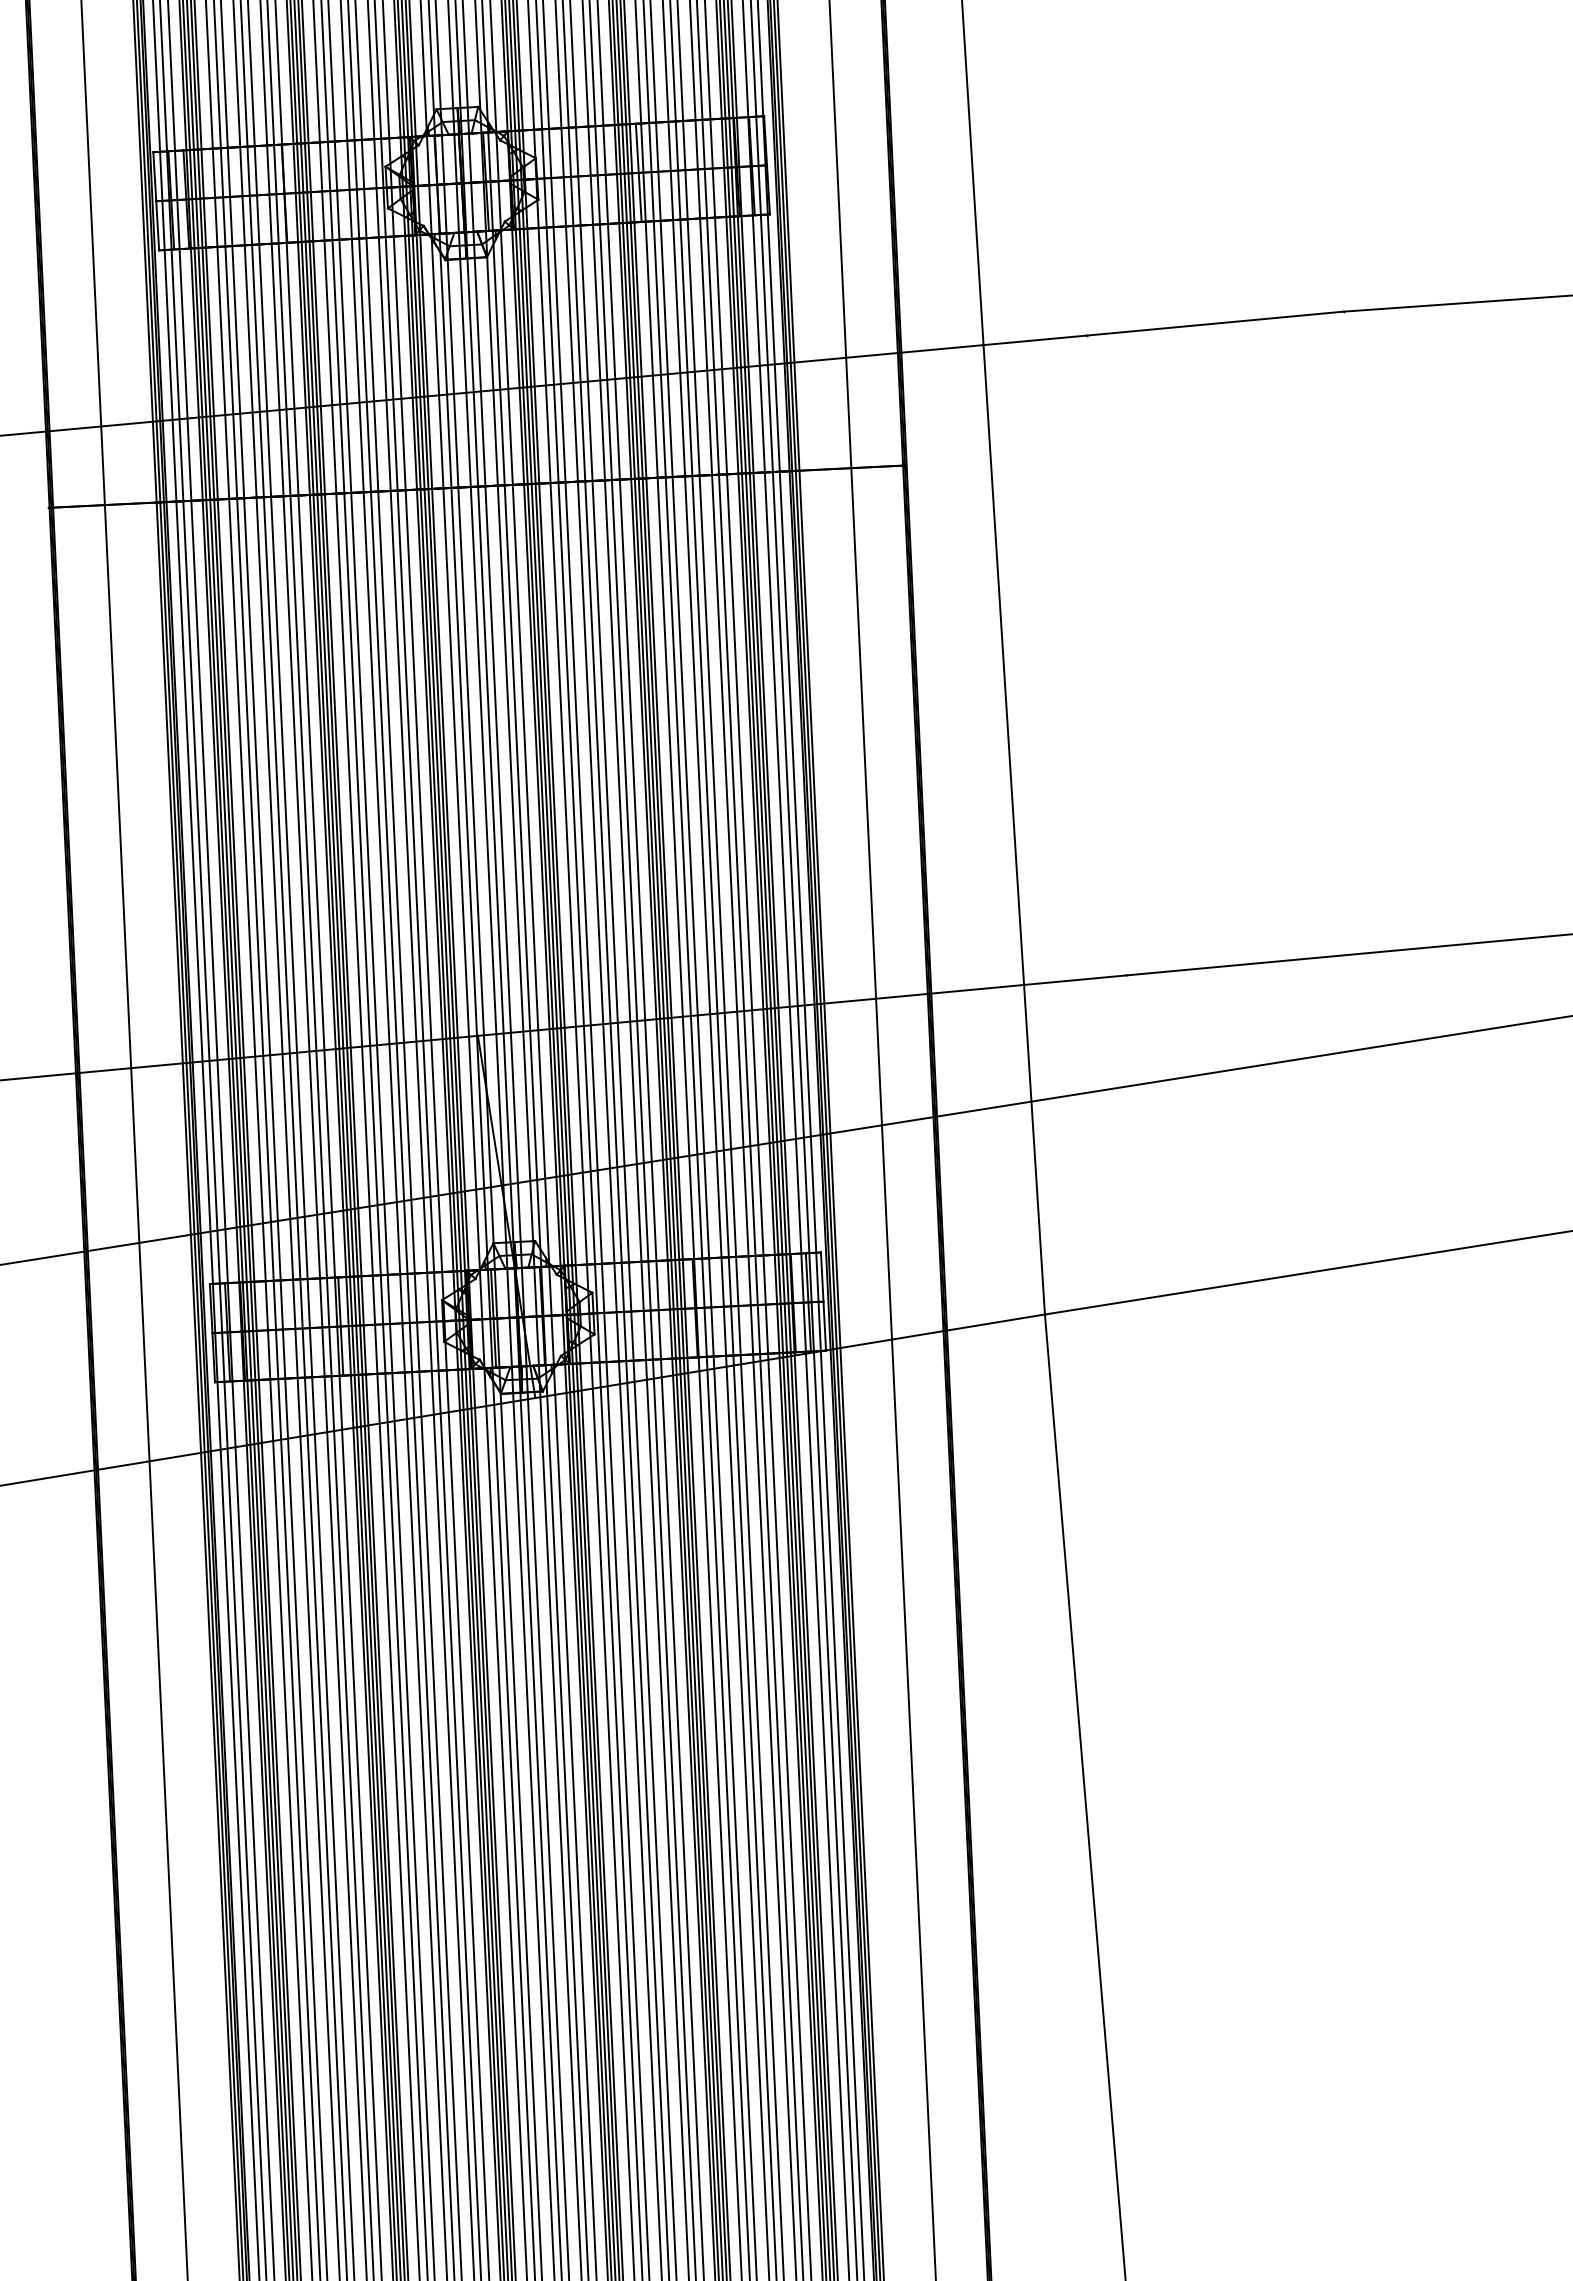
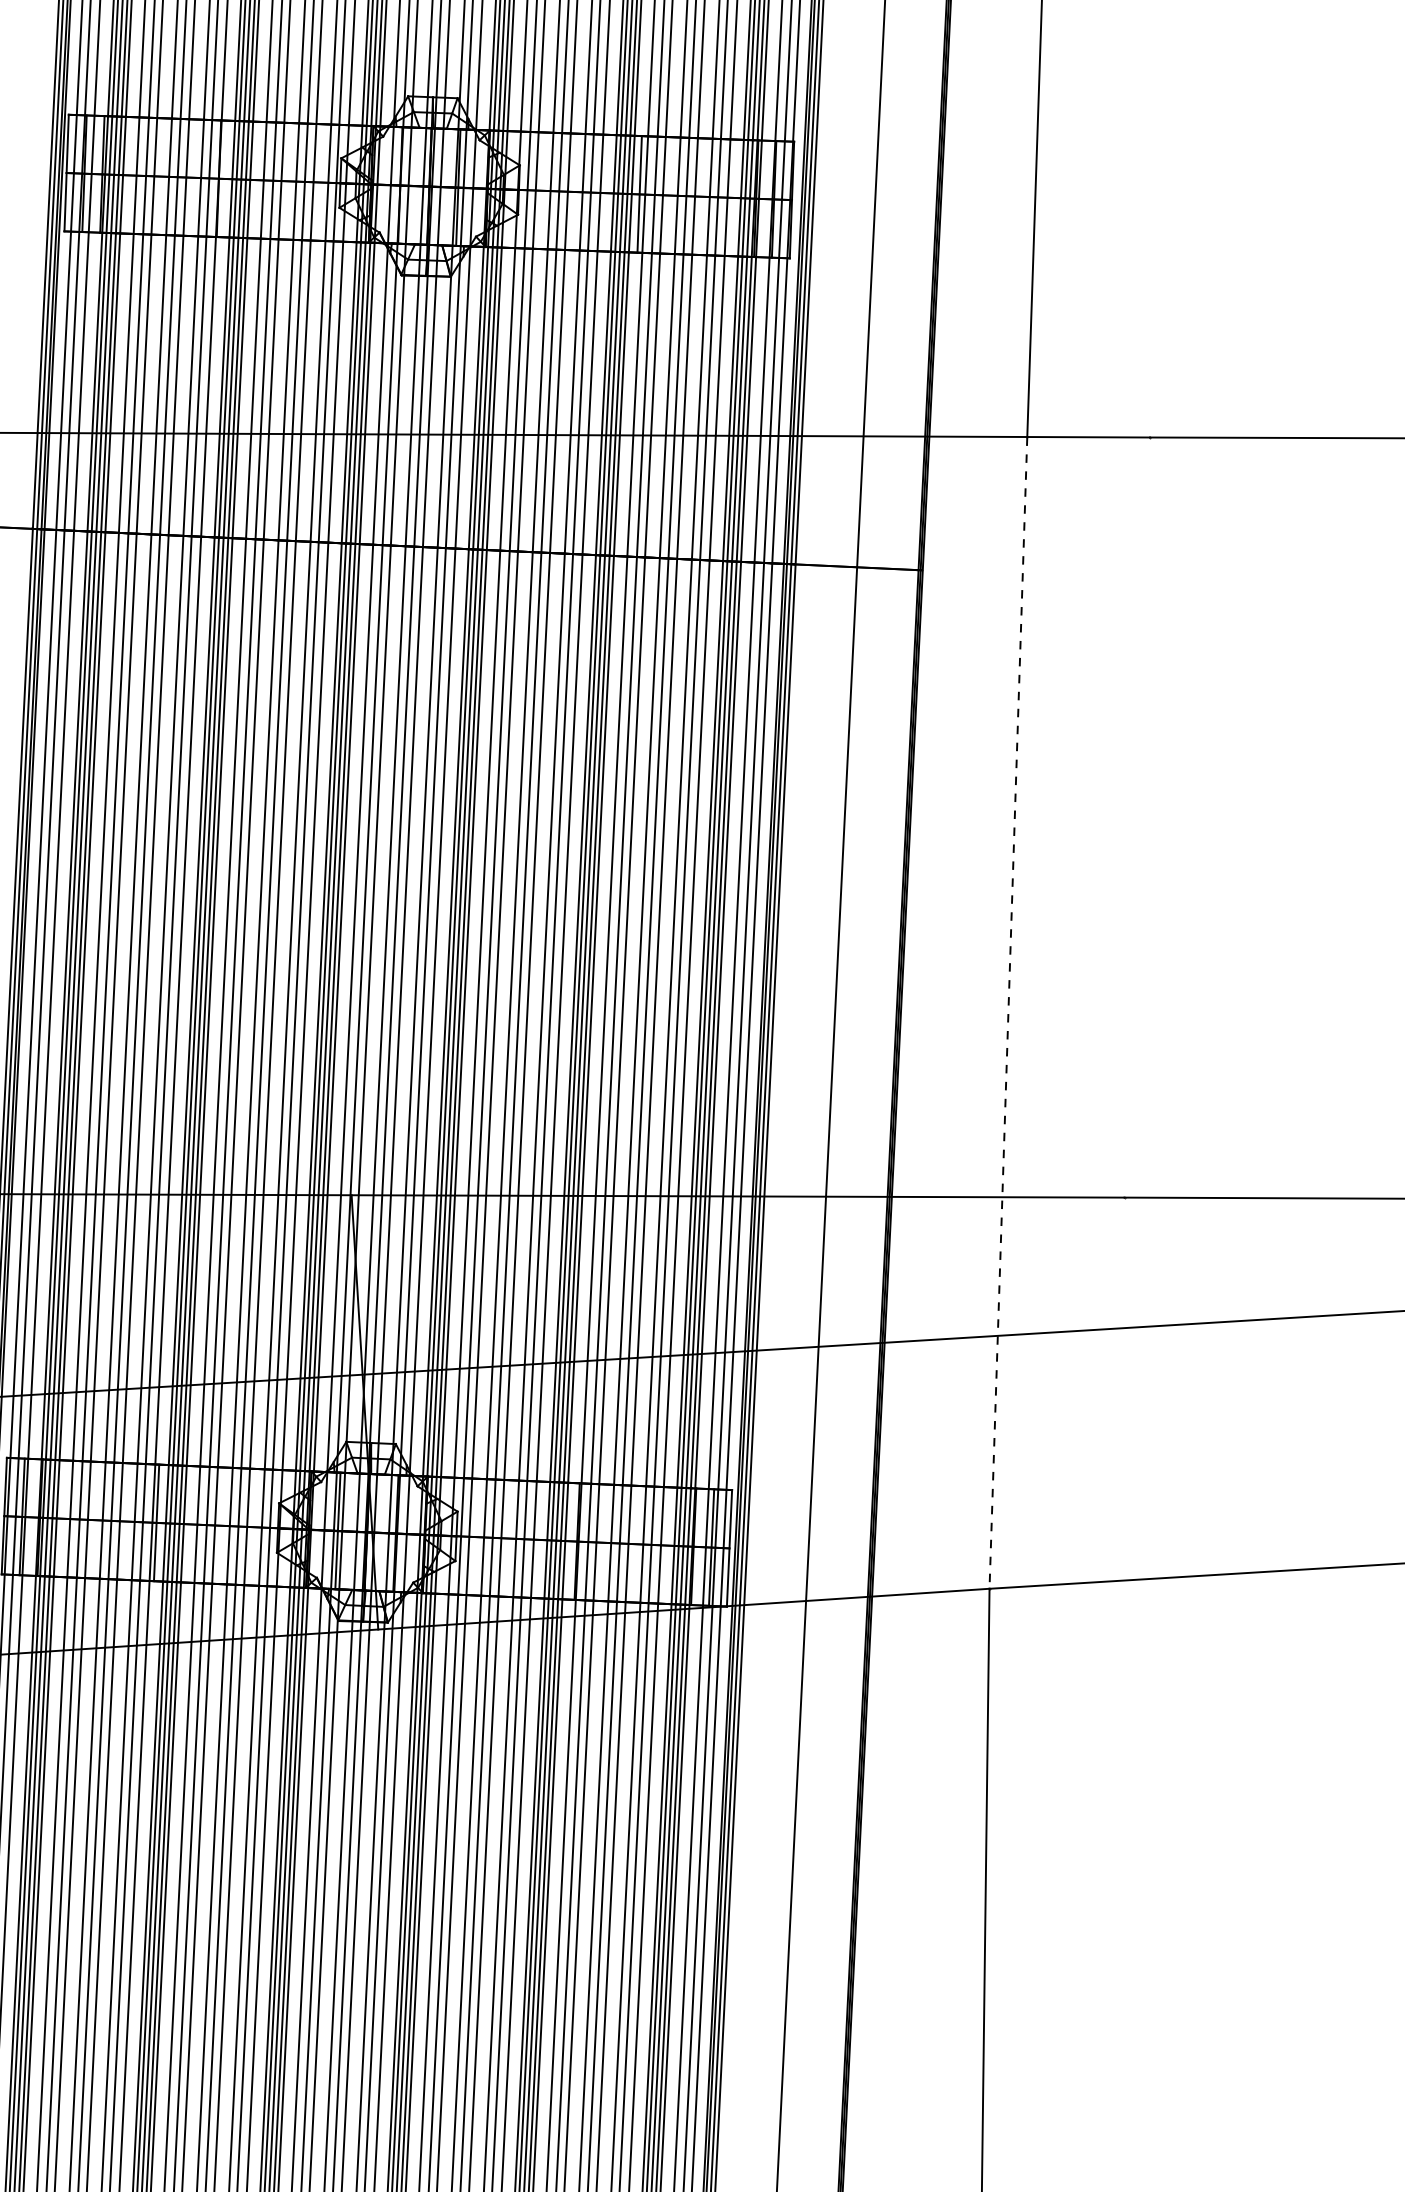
line: (1014, 830) -> (1008, 1013), solid -> dashed

